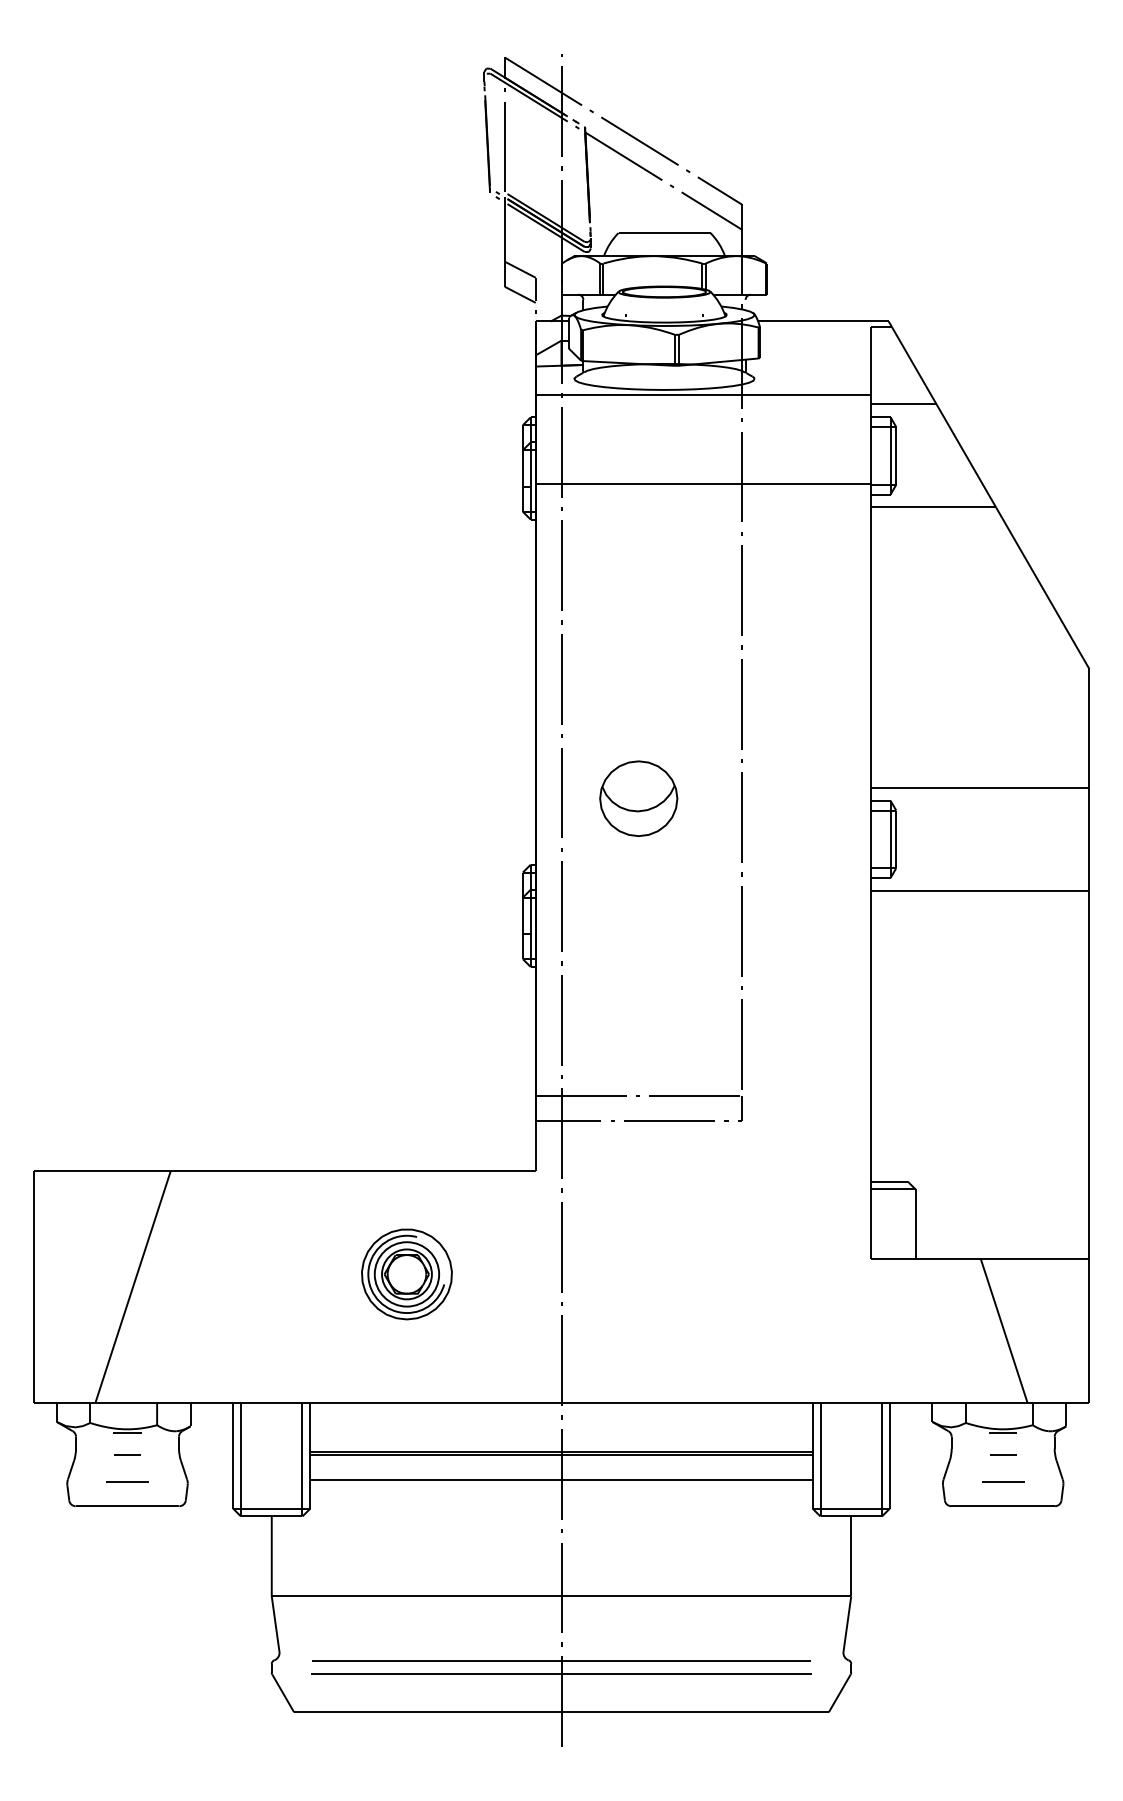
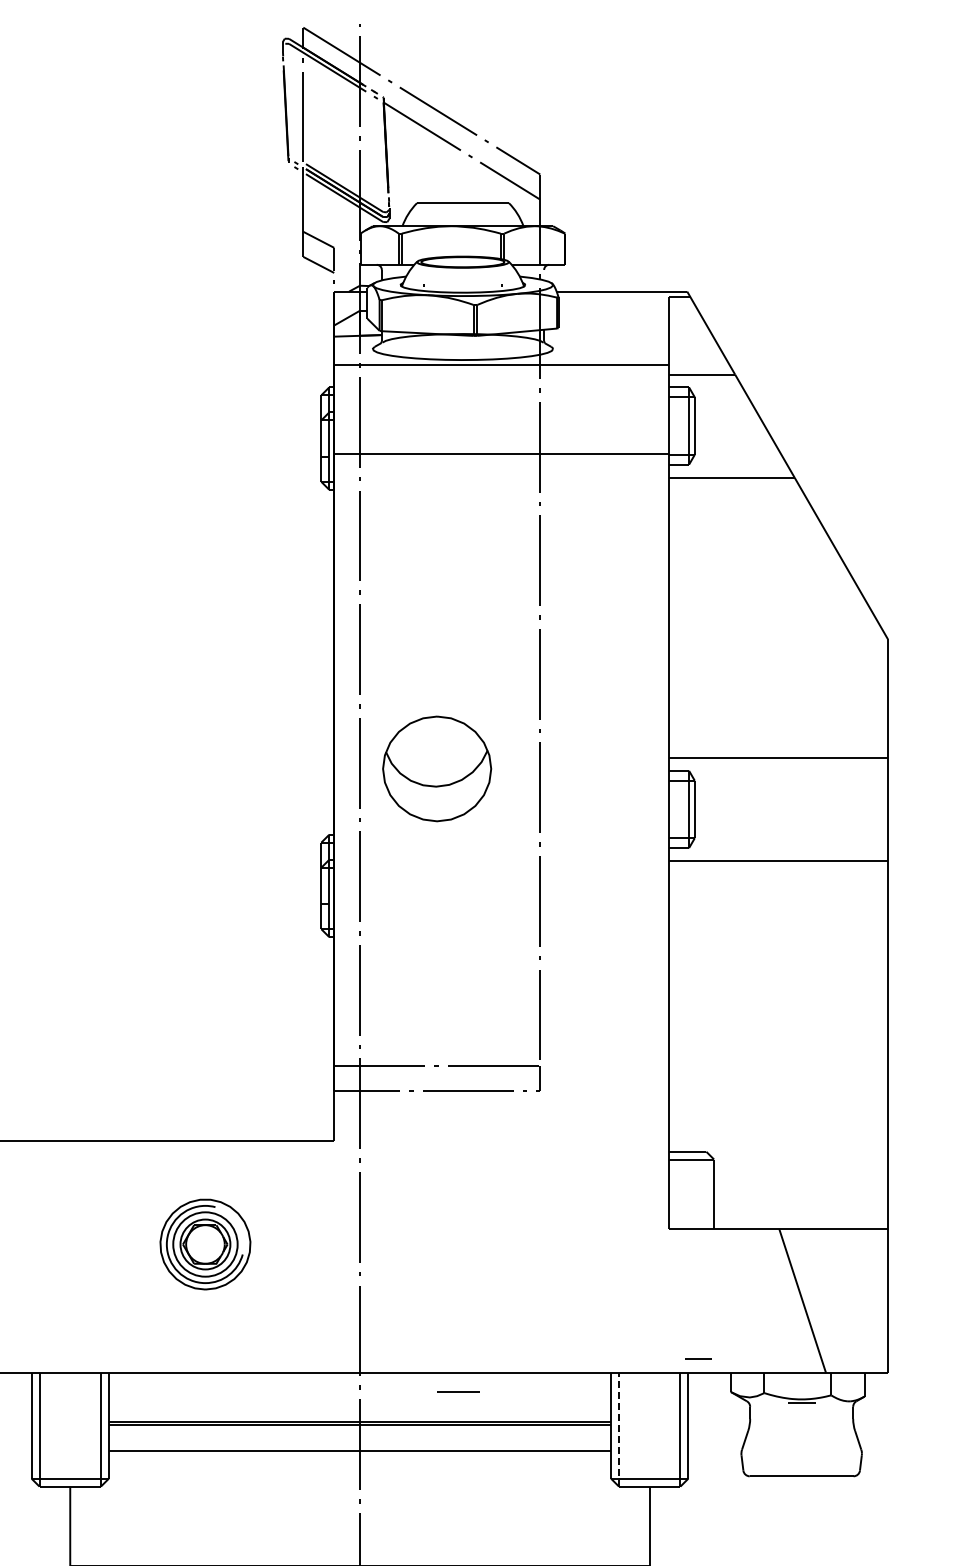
part: (638, 798) -> (436, 768), size x1.4
line: (1003, 1454) -> (698, 1358), moved
line: (820, 1459) -> (618, 1429), solid -> dashed
line: (1003, 1481) -> (458, 1391), moved

